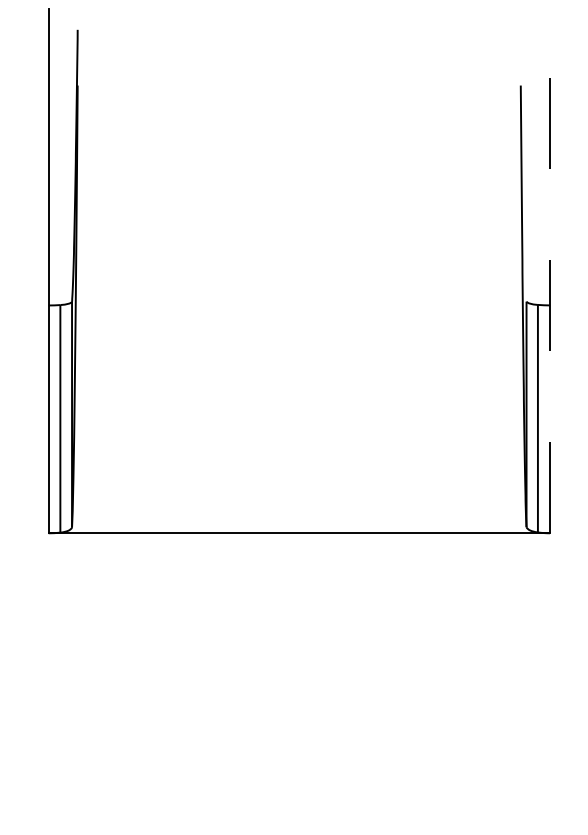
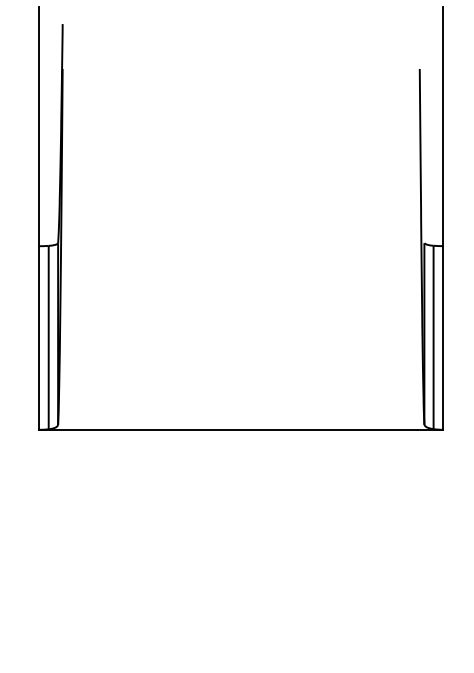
line: (550, 271) -> (443, 218), dashed -> solid

